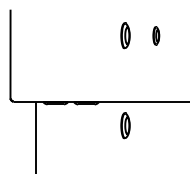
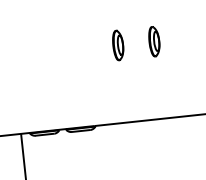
part: (156, 35) -> (154, 41), size x1.43
part: (125, 125) -> (129, 150), removed

